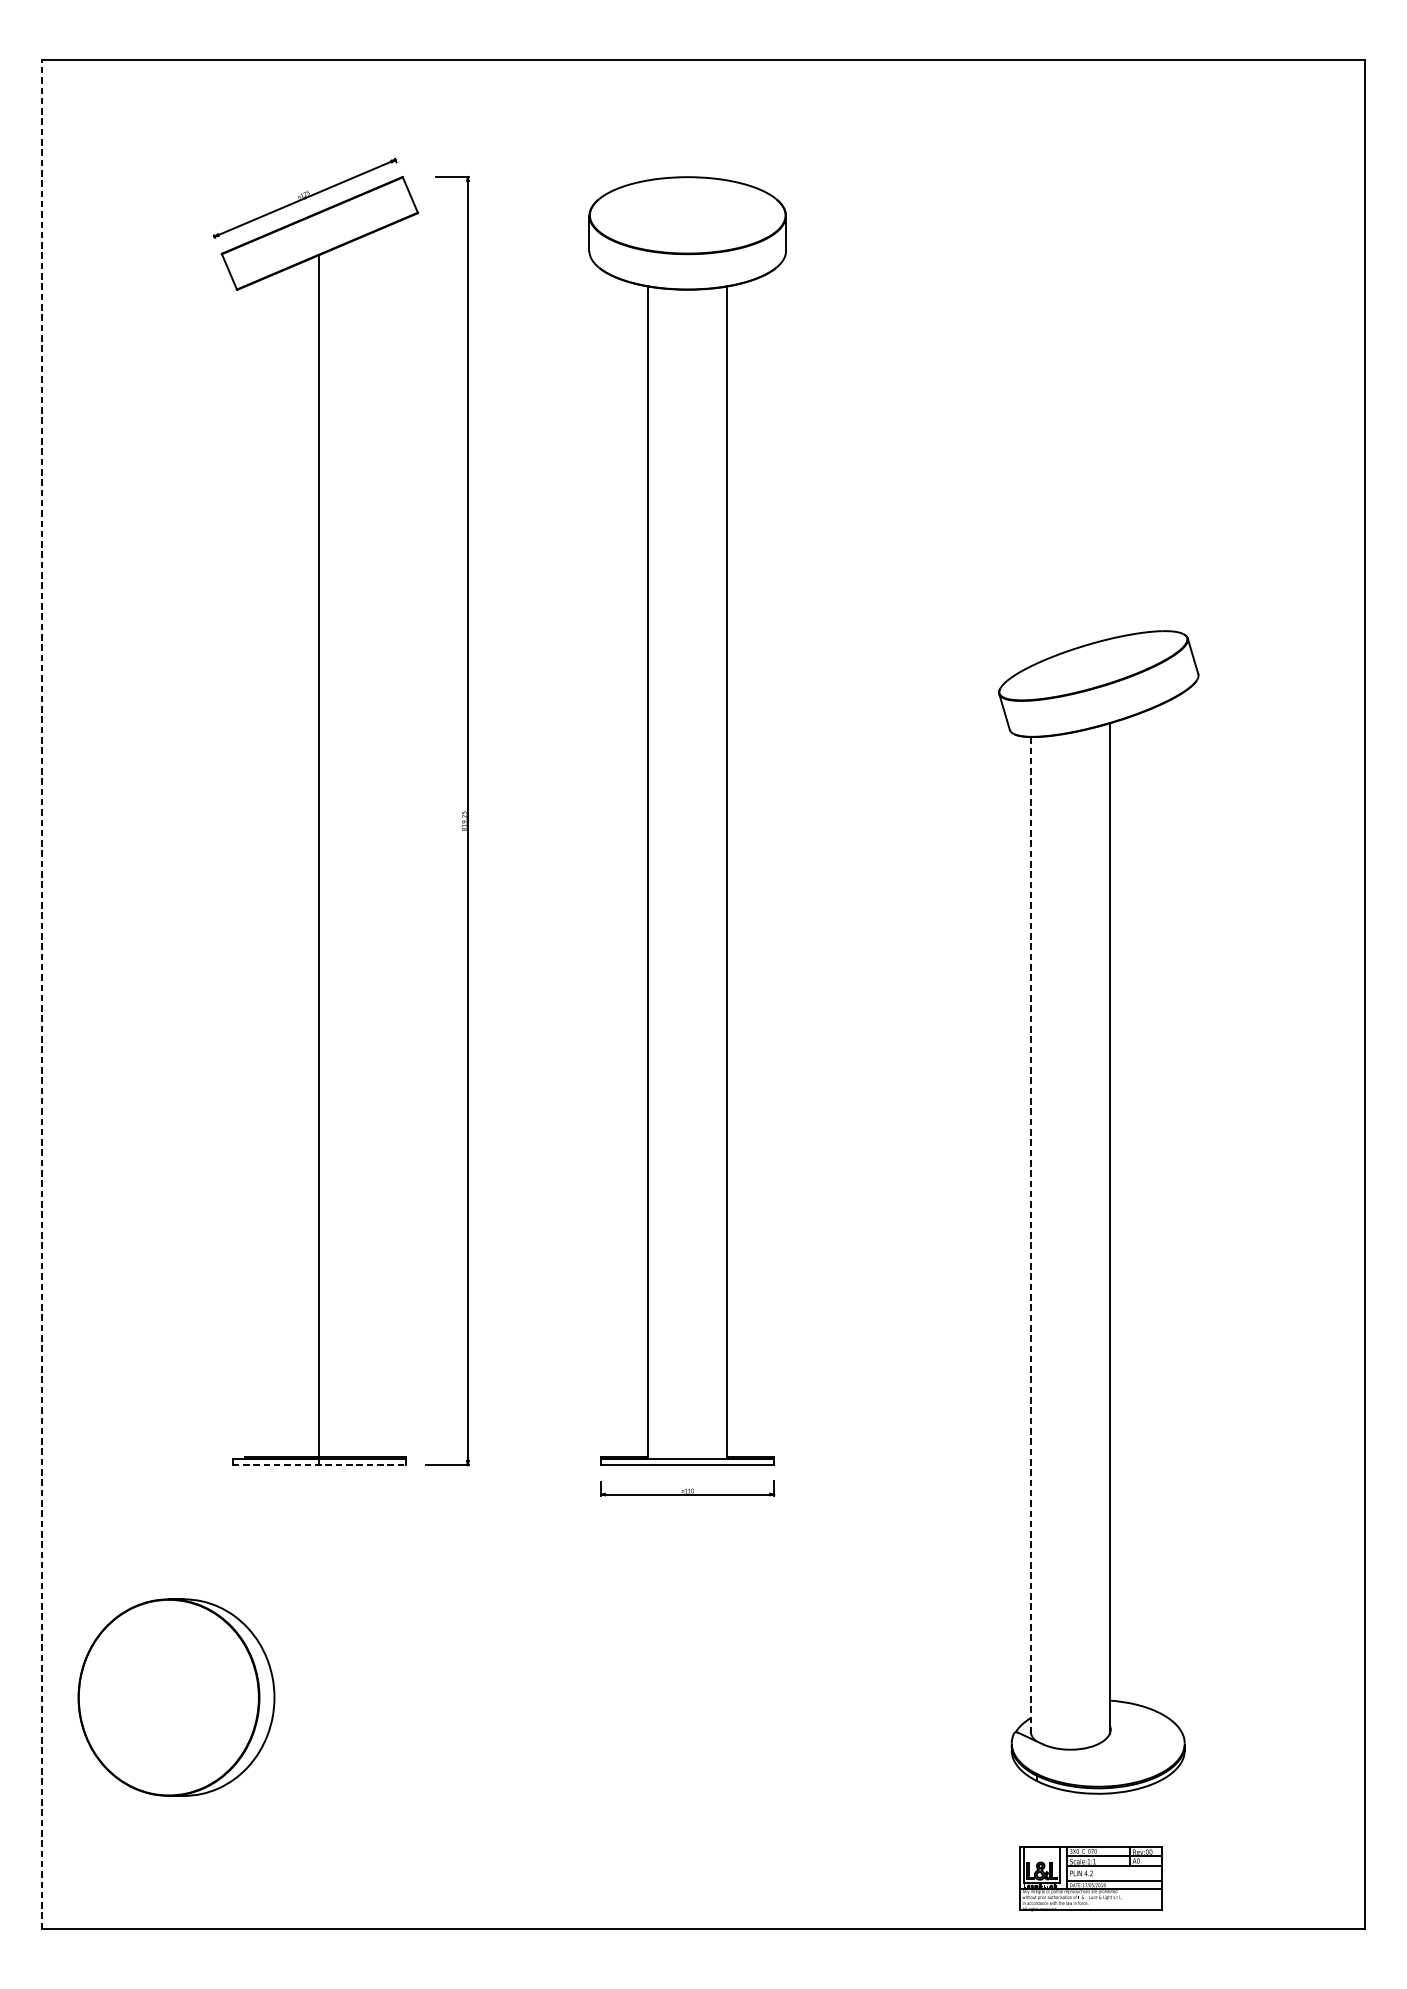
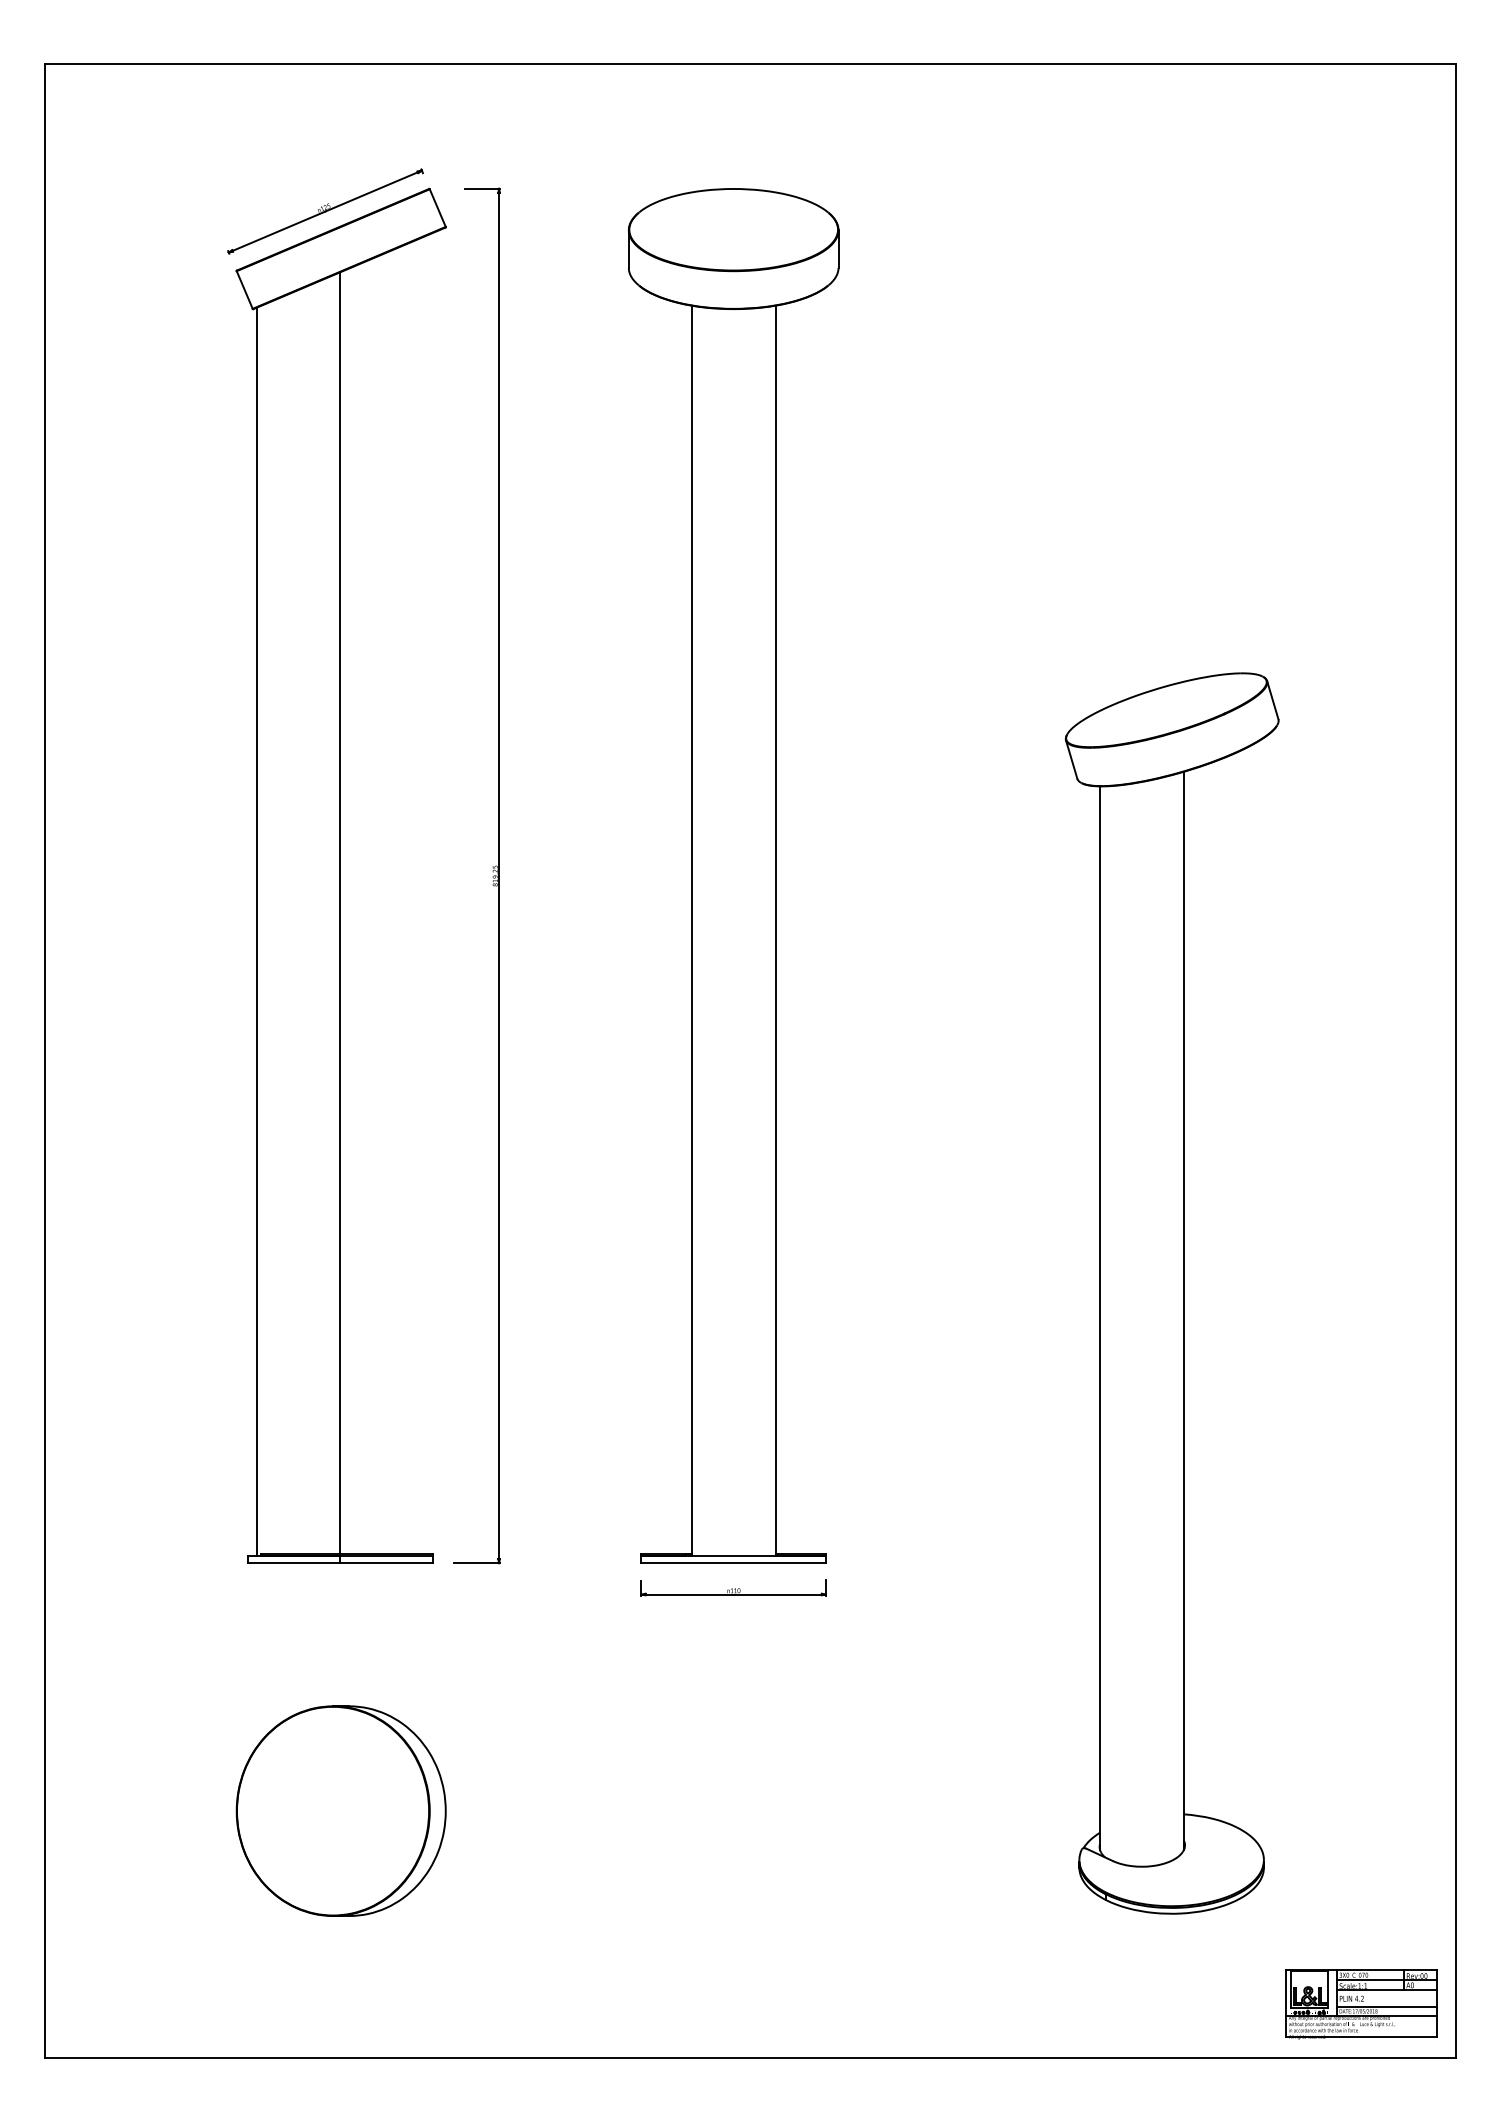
line: (240, 873) -> (256, 931), added
line: (42, 994) -> (45, 1060), dashed -> solid
line: (1031, 1234) -> (1100, 1317), dashed -> solid
line: (319, 1465) -> (340, 1563), dashed -> solid
part: (175, 1697) -> (340, 1810), moved
part: (1090, 1878) -> (1361, 2004), moved

